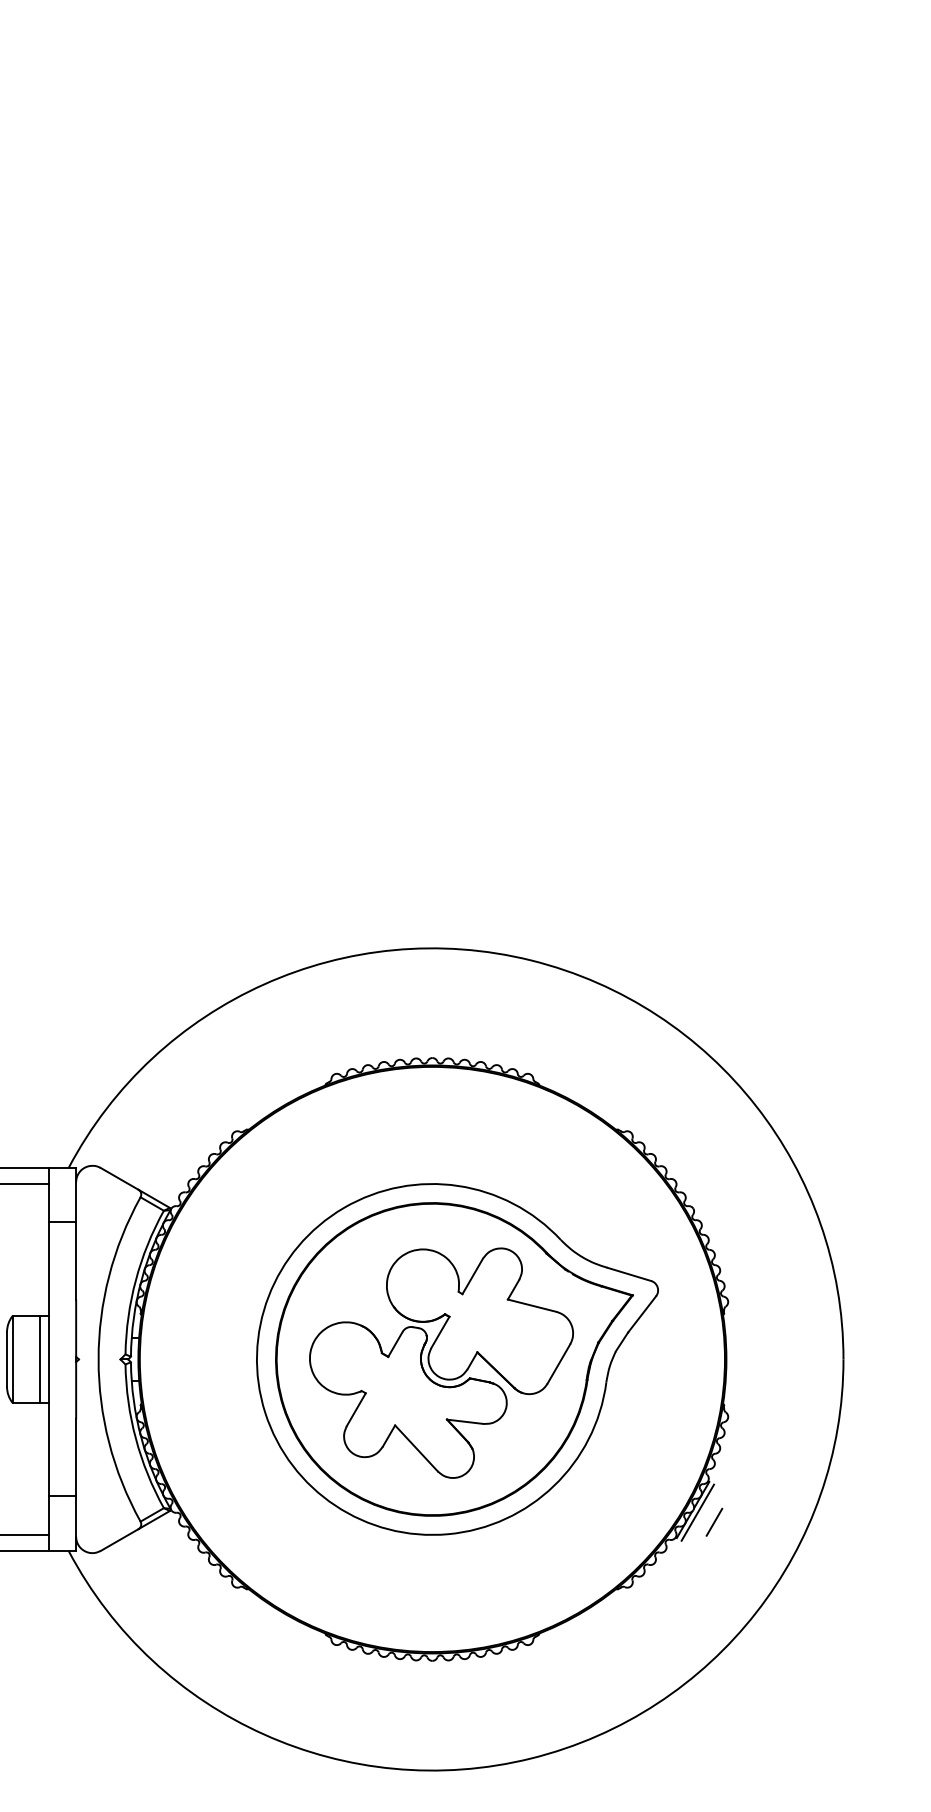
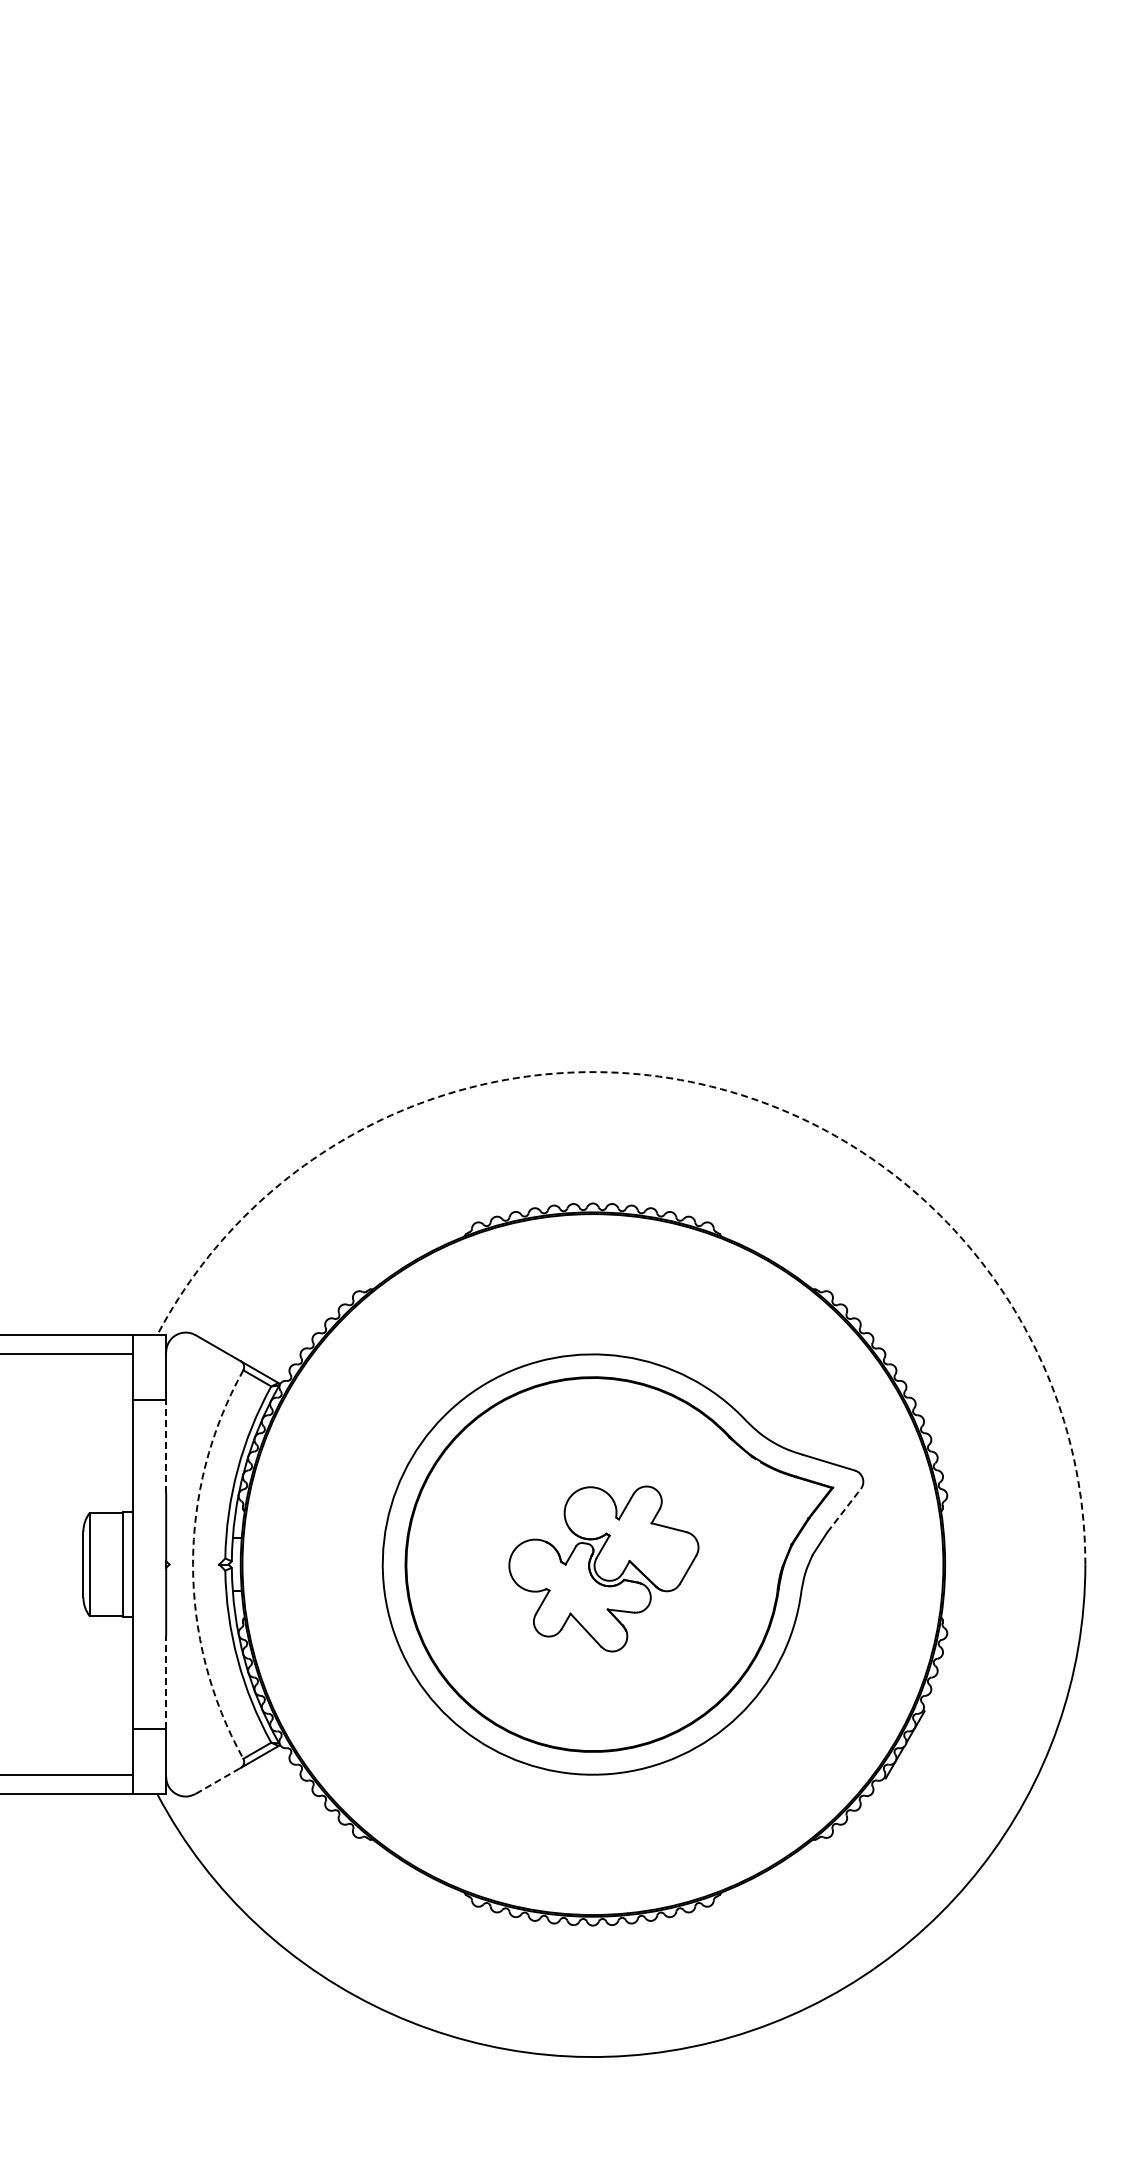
arc: (531, 960) -> (711, 1086), solid -> dashed
line: (76, 1260) -> (166, 1446), solid -> dashed
line: (642, 1314) -> (844, 1510), solid -> dashed
arc: (98, 1359) -> (193, 1564), solid -> dashed
part: (441, 1362) -> (603, 1568), size x0.6
line: (76, 1457) -> (166, 1682), solid -> dashed
line: (697, 1512) -> (910, 1747), removed
line: (714, 1522) -> (930, 1759), removed
line: (119, 1539) -> (218, 1780), solid -> dashed

